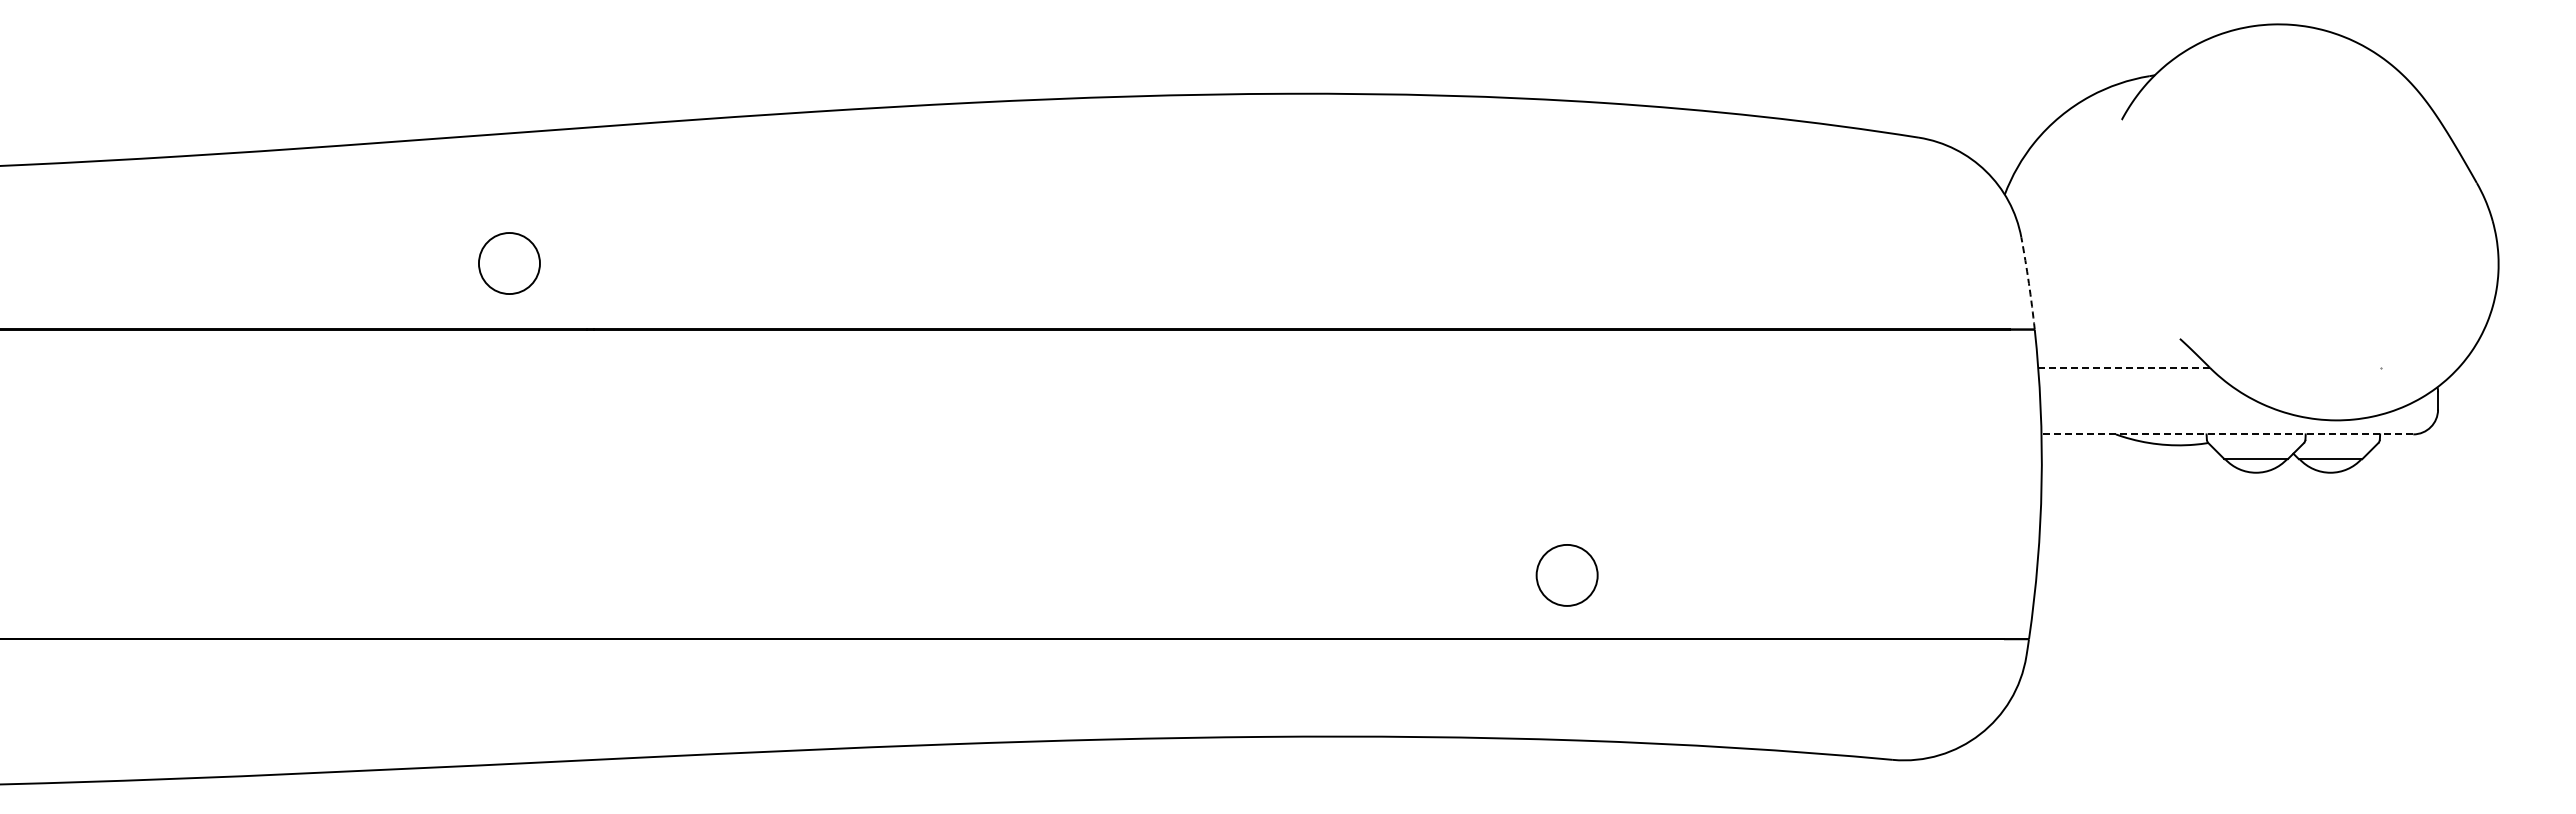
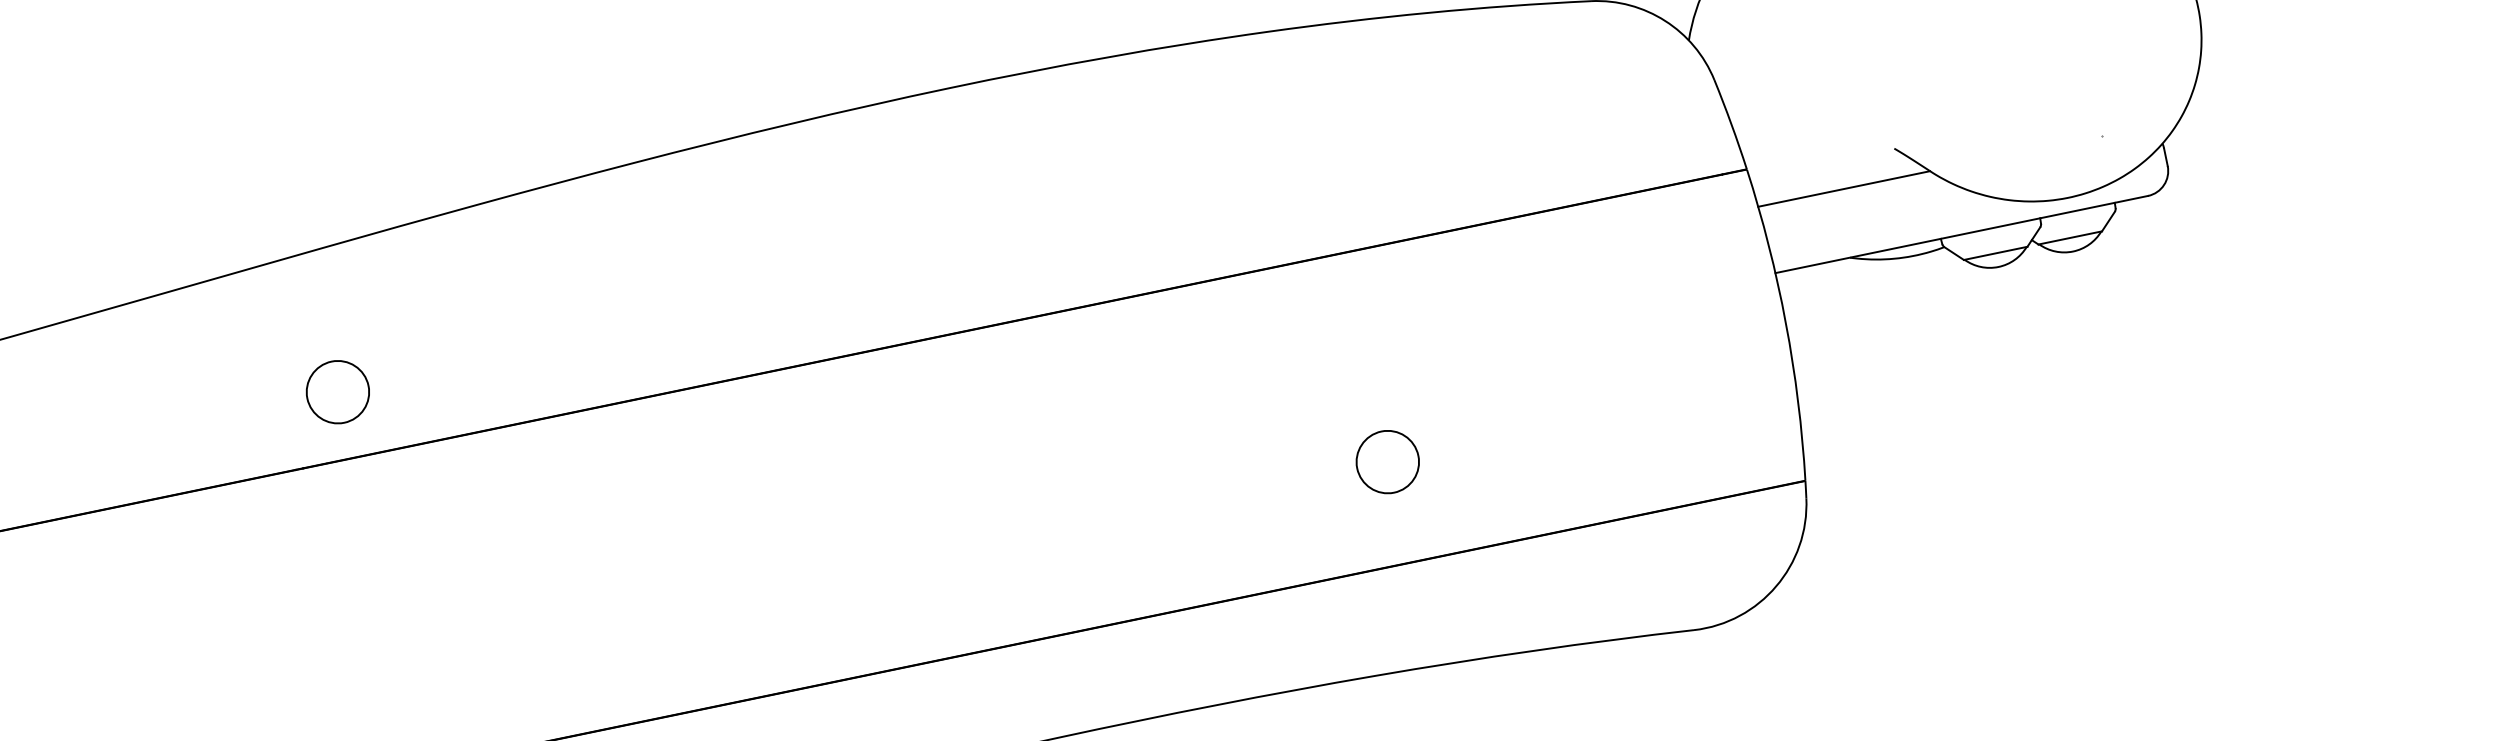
circle: (509, 263) -> (337, 392), moved
arc: (2028, 283) -> (1731, 124), dashed -> solid
line: (2123, 367) -> (1843, 189), dashed -> solid
line: (2227, 434) -> (1961, 234), dashed -> solid
circle: (1566, 575) -> (1387, 462), moved

